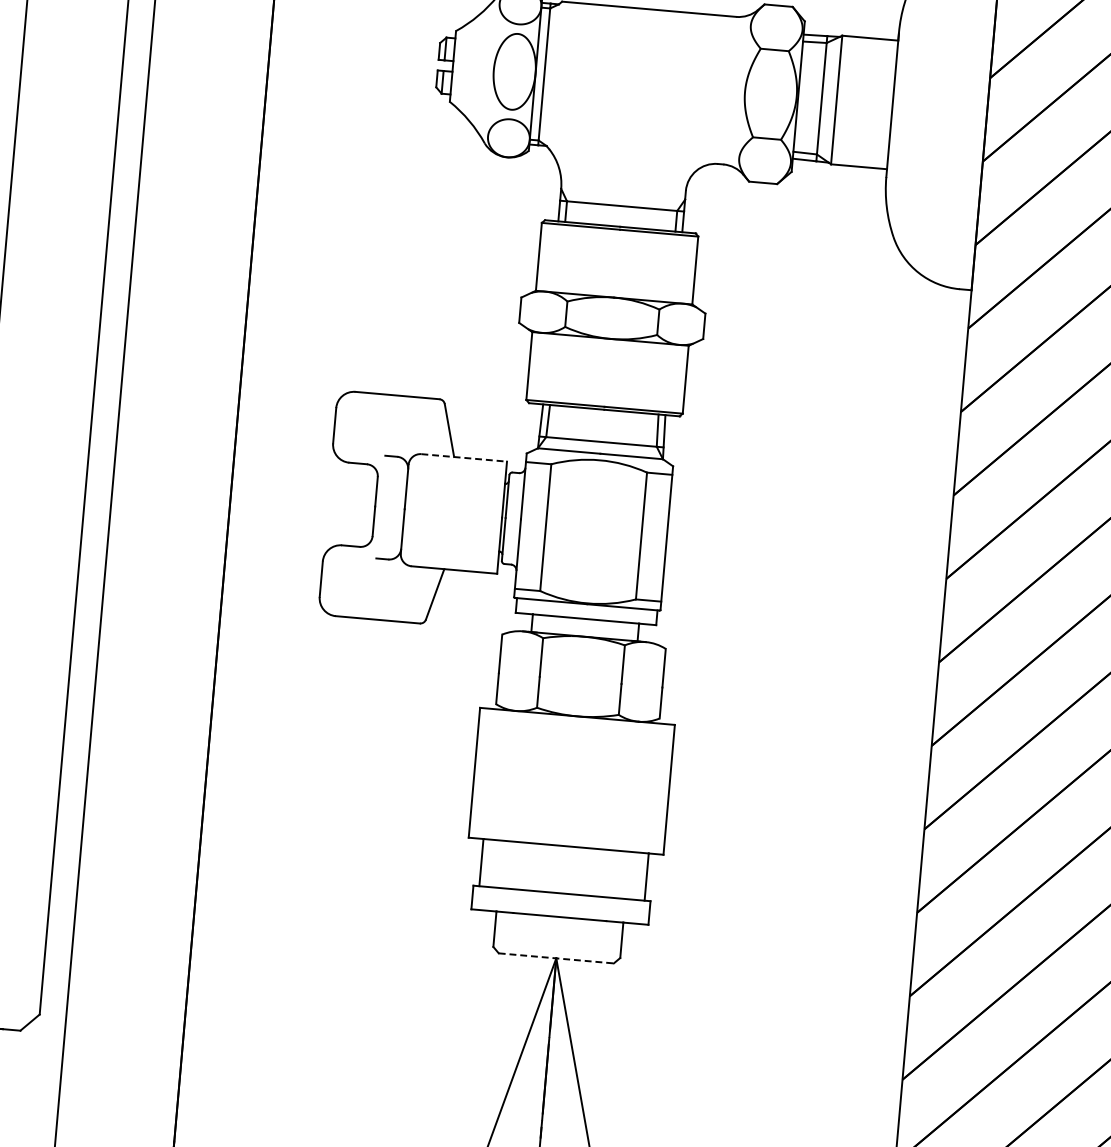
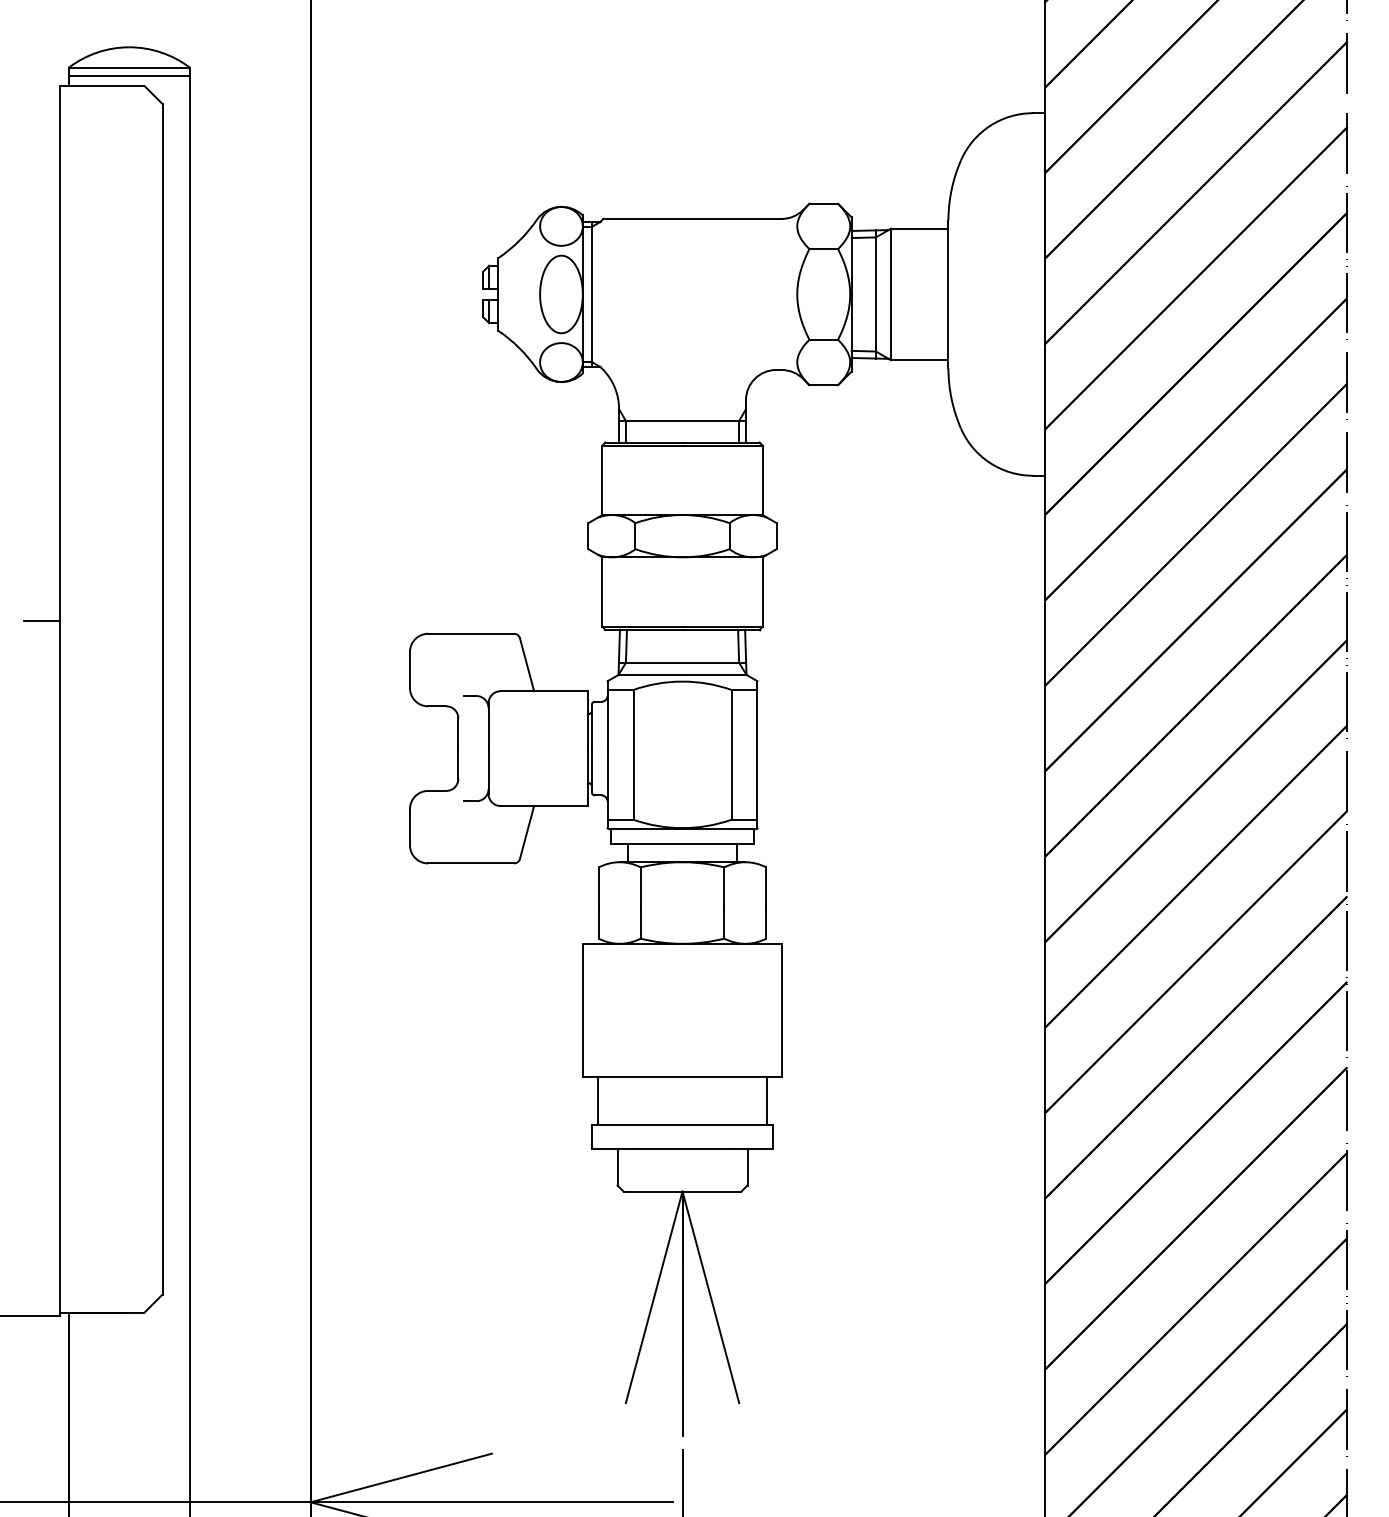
line: (464, 458) -> (544, 691), dashed -> solid
line: (556, 958) -> (682, 1191), dashed -> solid

